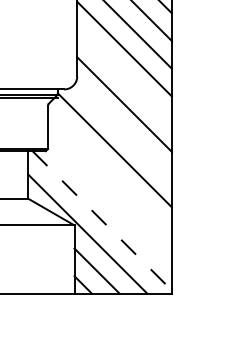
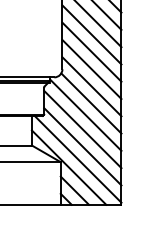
line: (123, 76) -> (91, 69), added
line: (123, 131) -> (91, 103), added
line: (109, 173) -> (82, 129), added
line: (109, 200) -> (82, 146), added
line: (102, 221) -> (78, 159), dashed -> solid

